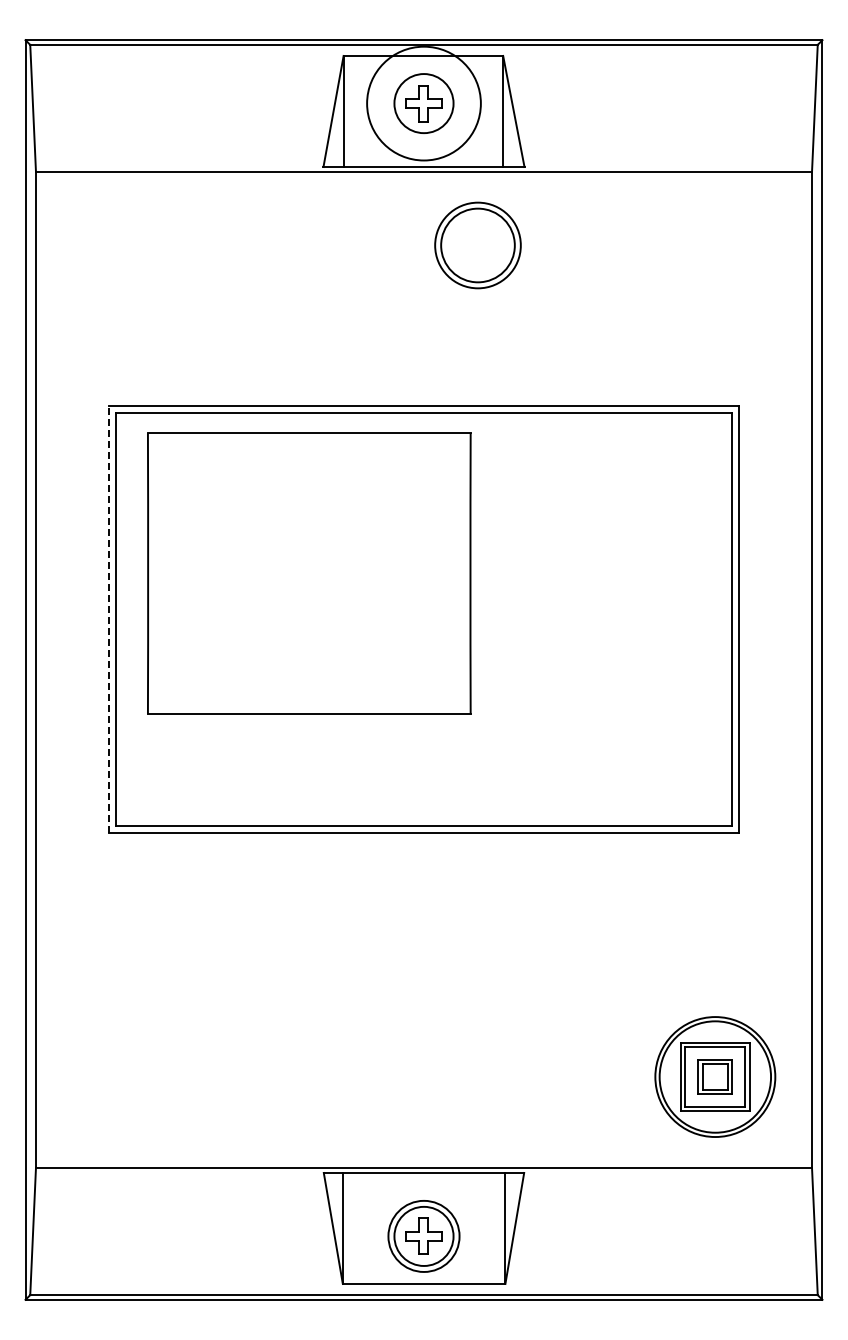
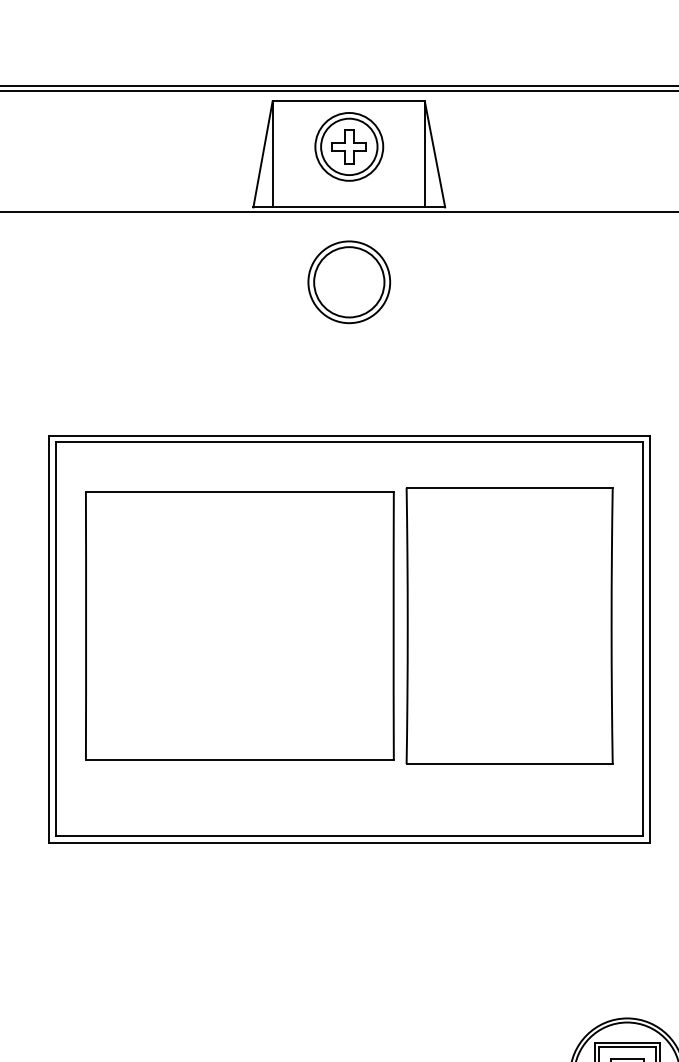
circle: (423, 103) -> (348, 146), size x0.62
part: (477, 245) -> (348, 282), moved
part: (309, 573) -> (240, 625), moved
part: (591, 605) -> (509, 625), added
line: (109, 618) -> (49, 638), dashed -> solid

